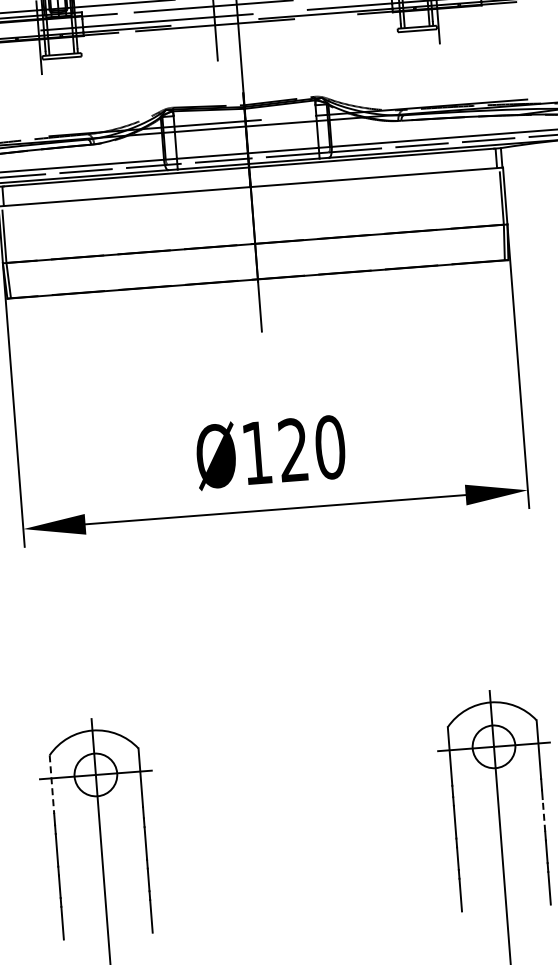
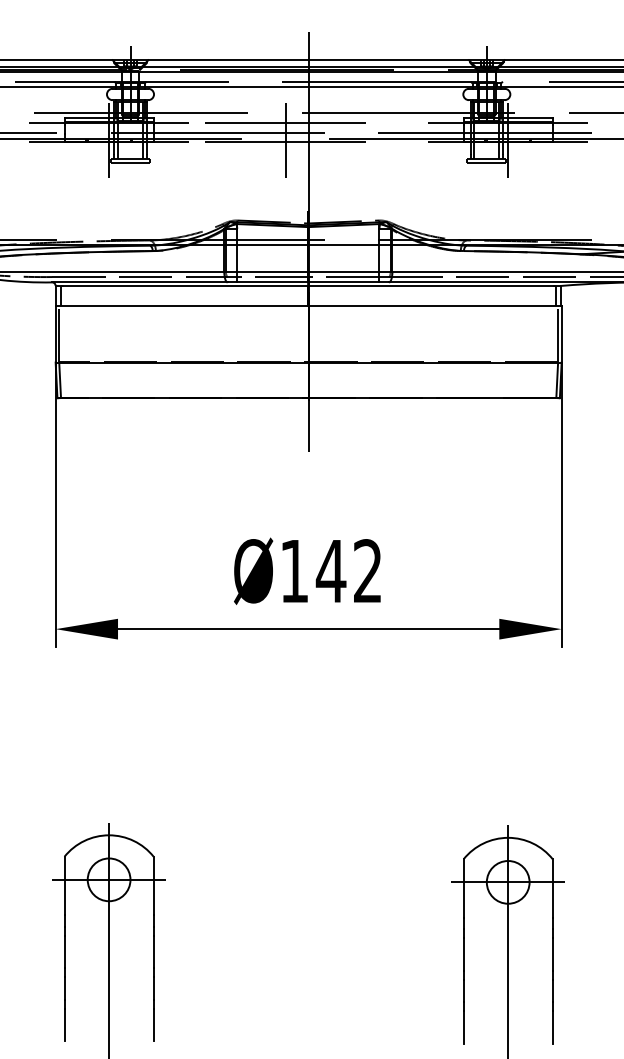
text: (310, 449) -> (348, 571), Ø120 -> Ø142
line: (51, 785) -> (64, 886), dashed -> solid
line: (543, 815) -> (552, 954), dashed -> solid

